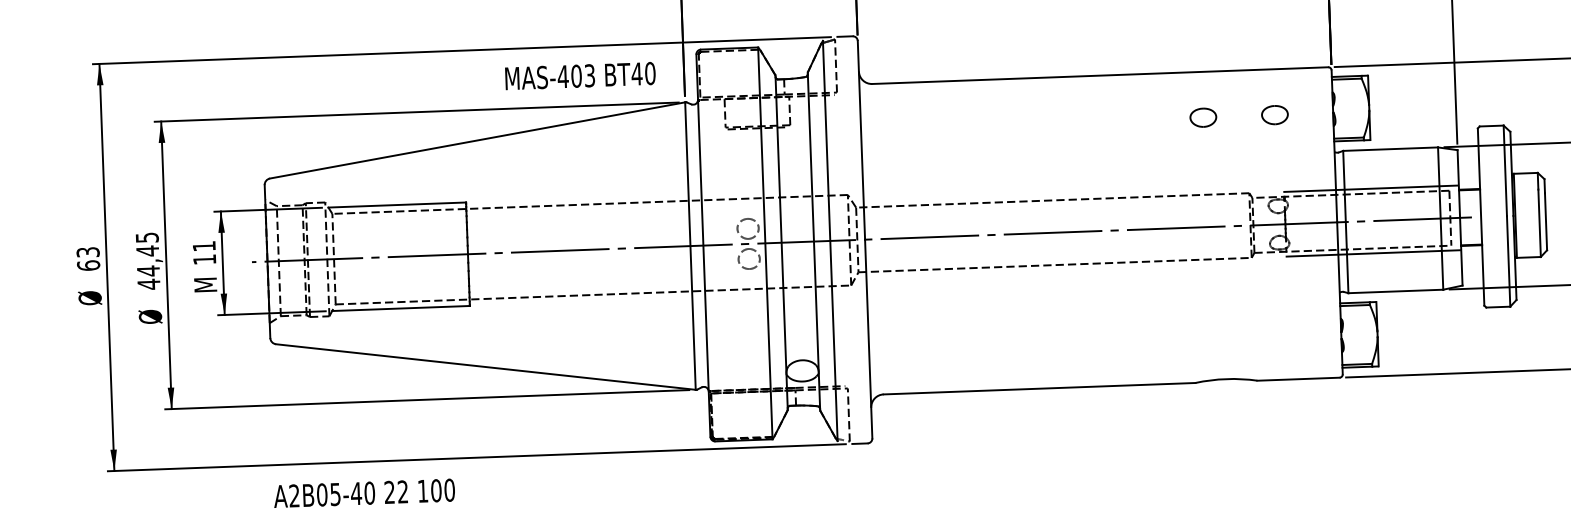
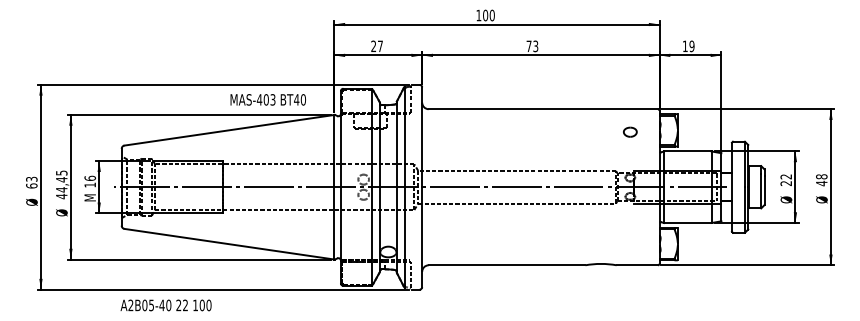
text: (578, 75) -> (267, 99), moved
part: (1203, 116) -> (594, 131), removed
text: (204, 244) -> (90, 177), 11 -> 16

